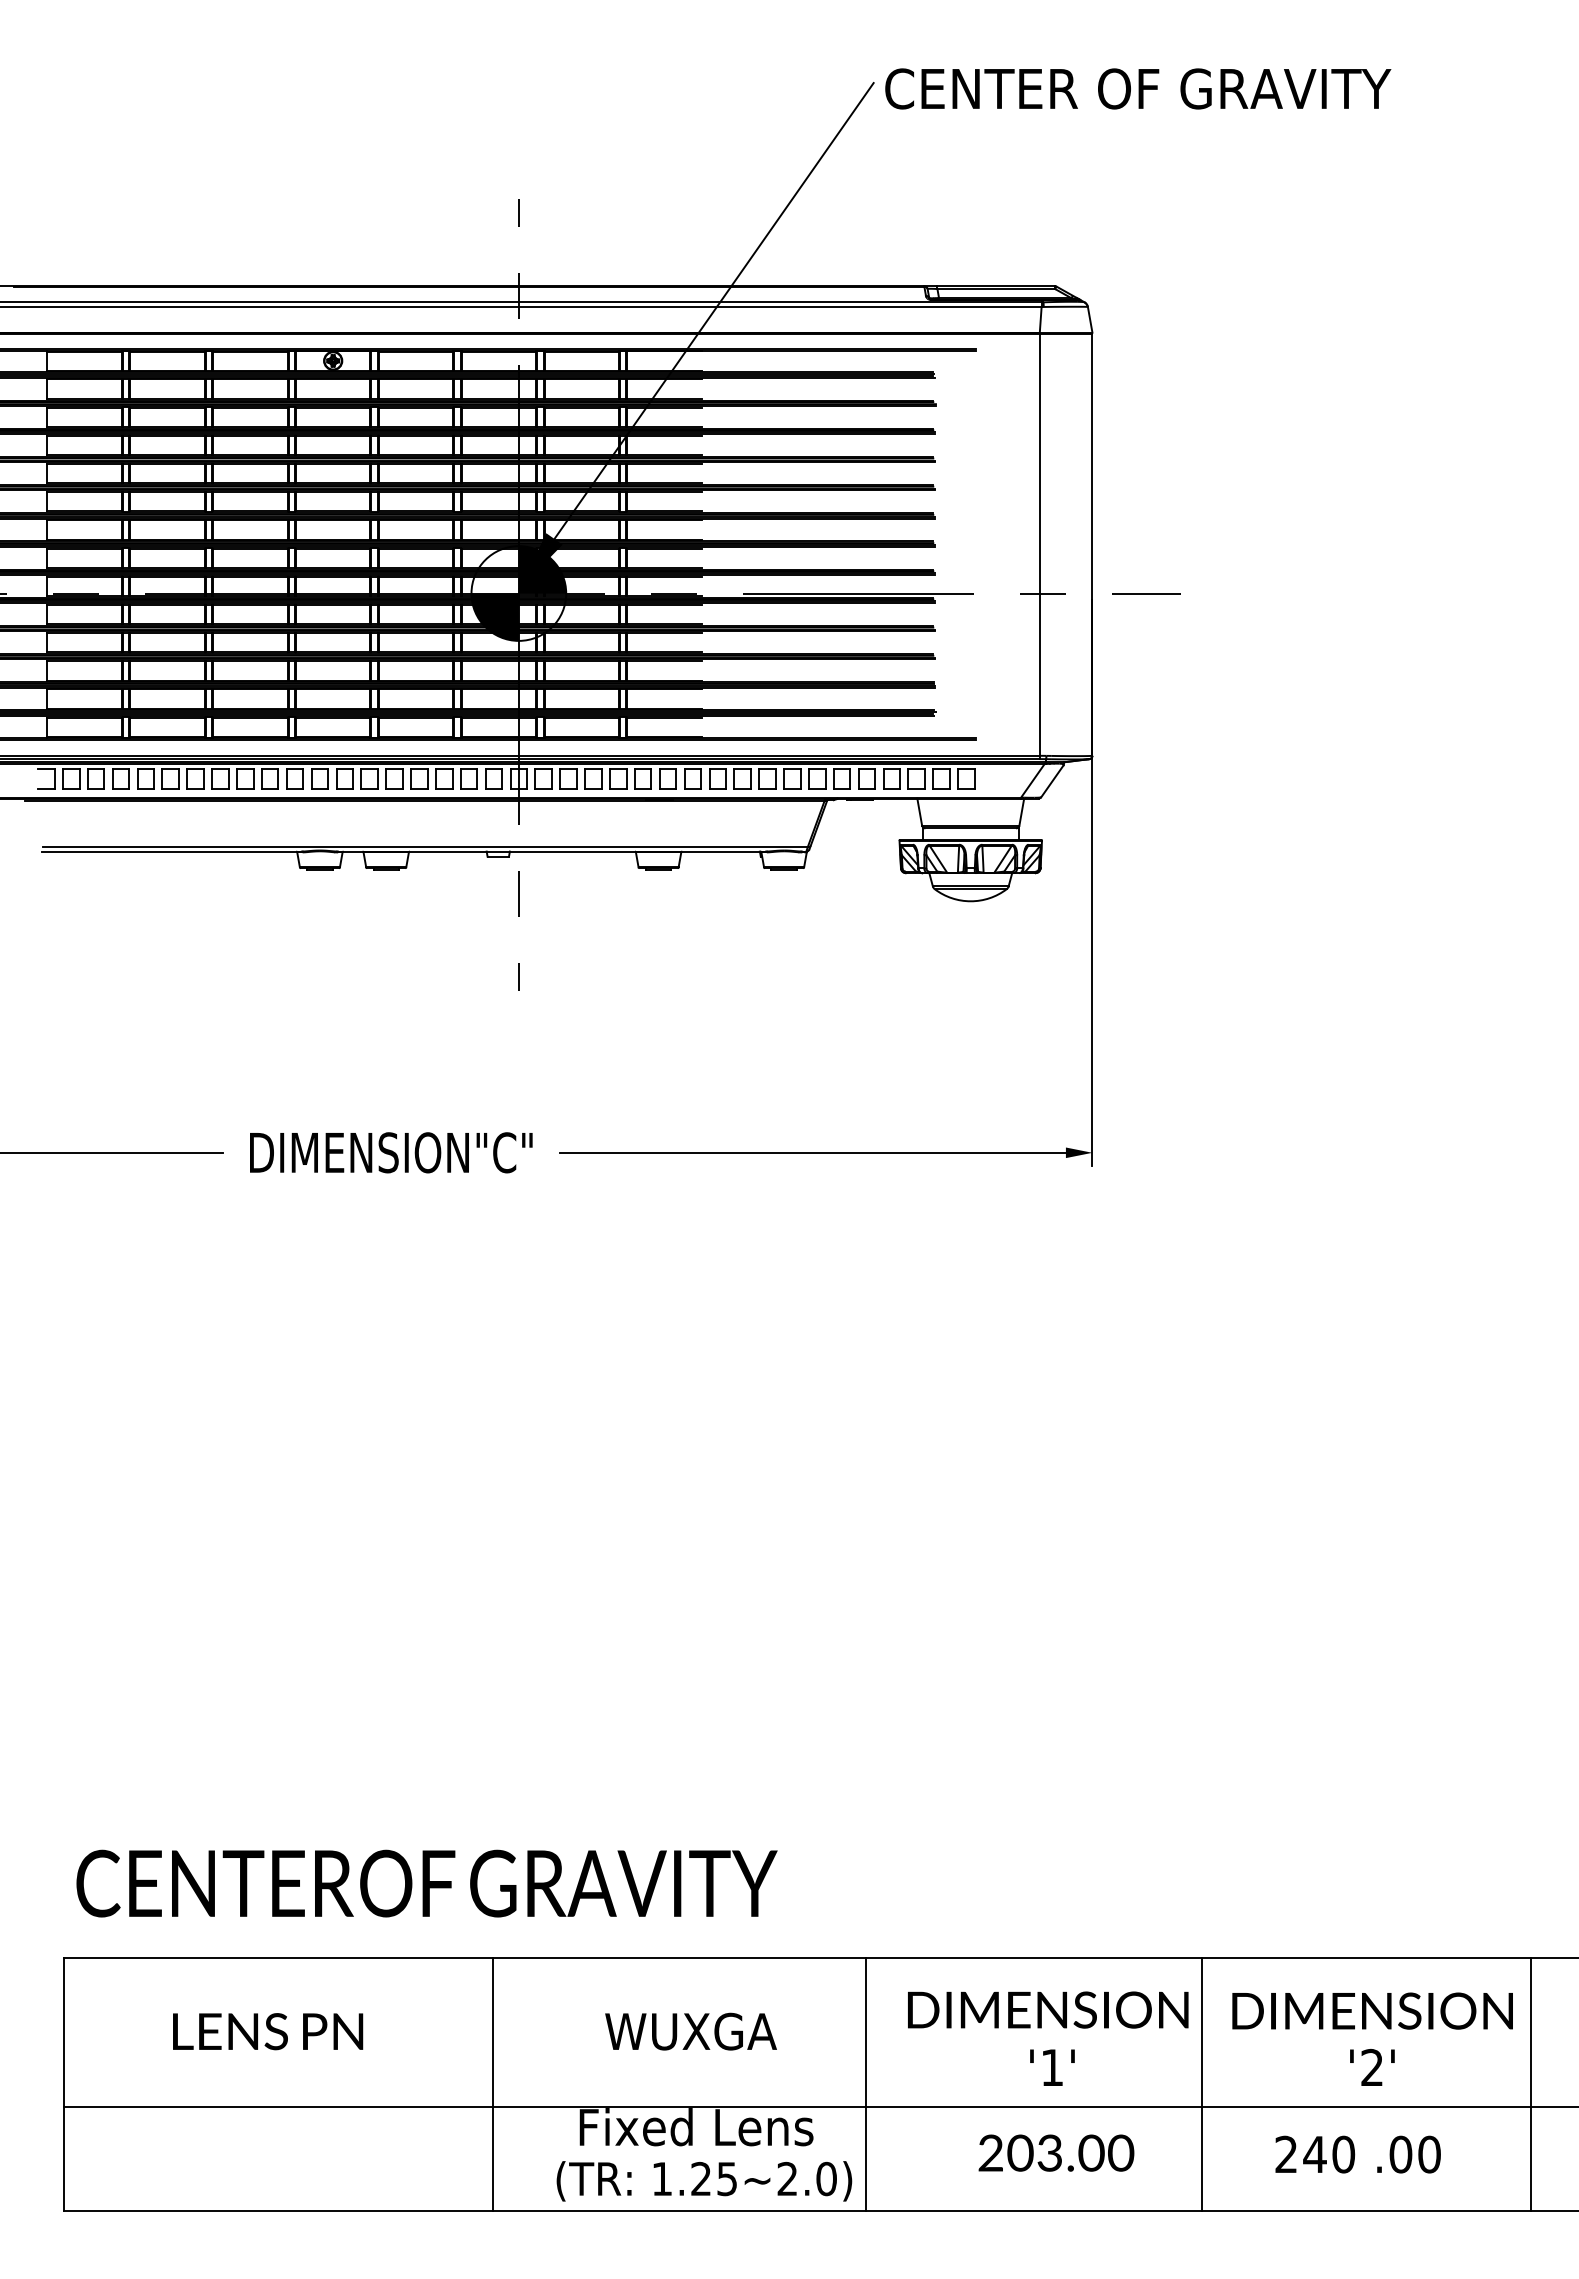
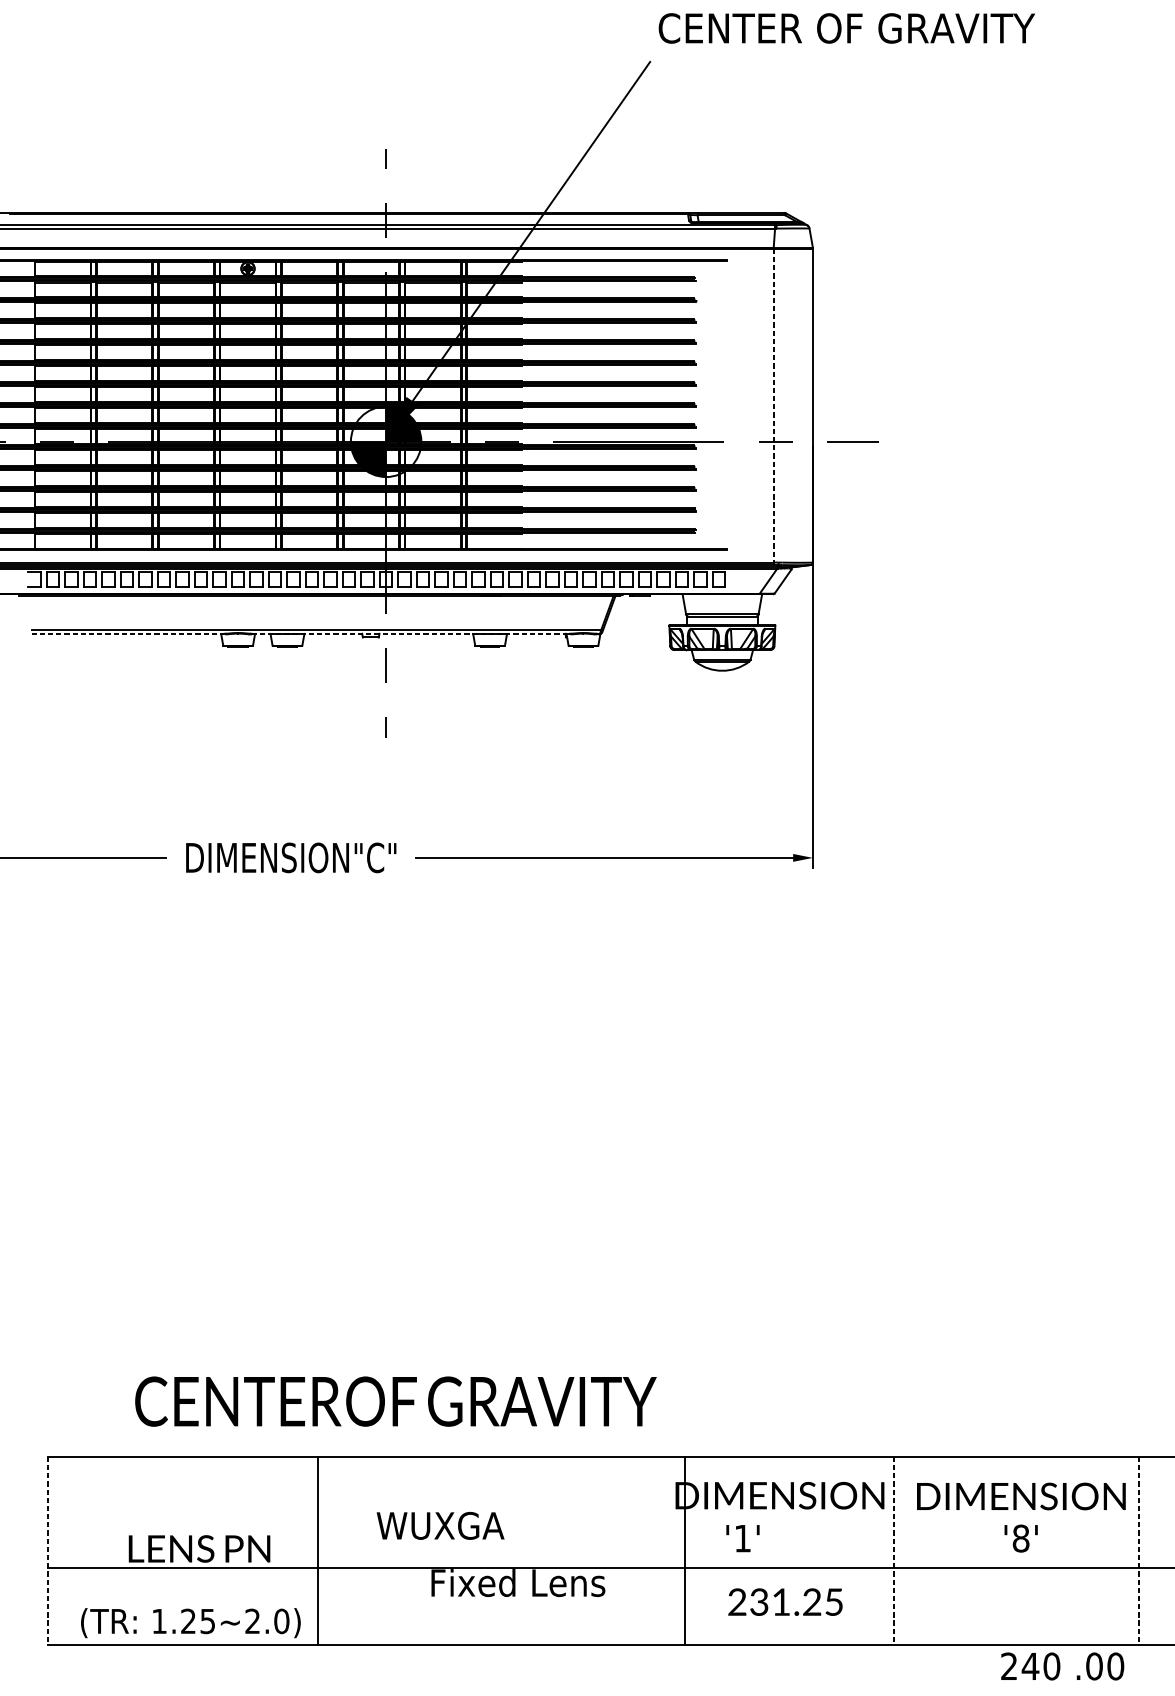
text: (1138, 88) -> (847, 28), moved
line: (1039, 545) -> (773, 406), solid -> dashed
line: (172, 851) -> (128, 633), solid -> dashed
line: (552, 851) -> (411, 633), solid -> dashed
text: (426, 1883) -> (395, 1401), moved
text: (268, 2031) -> (199, 1548), moved
text: (690, 2031) -> (440, 1525), moved
text: (1052, 2067) -> (742, 1538), moved
text: (1372, 2067) -> (1021, 1538), '2' -> '8'
line: (492, 2083) -> (318, 1550), moved
line: (865, 2083) -> (684, 1550), moved
line: (64, 2084) -> (48, 1551), solid -> dashed
line: (1202, 2084) -> (894, 1551), solid -> dashed
line: (1531, 2084) -> (1139, 1551), solid -> dashed
text: (1070, 2152) -> (796, 1601), 203.00 -> 231.25
text: (1357, 2154) -> (1062, 1666), moved
text: (704, 2181) -> (190, 1623), moved

